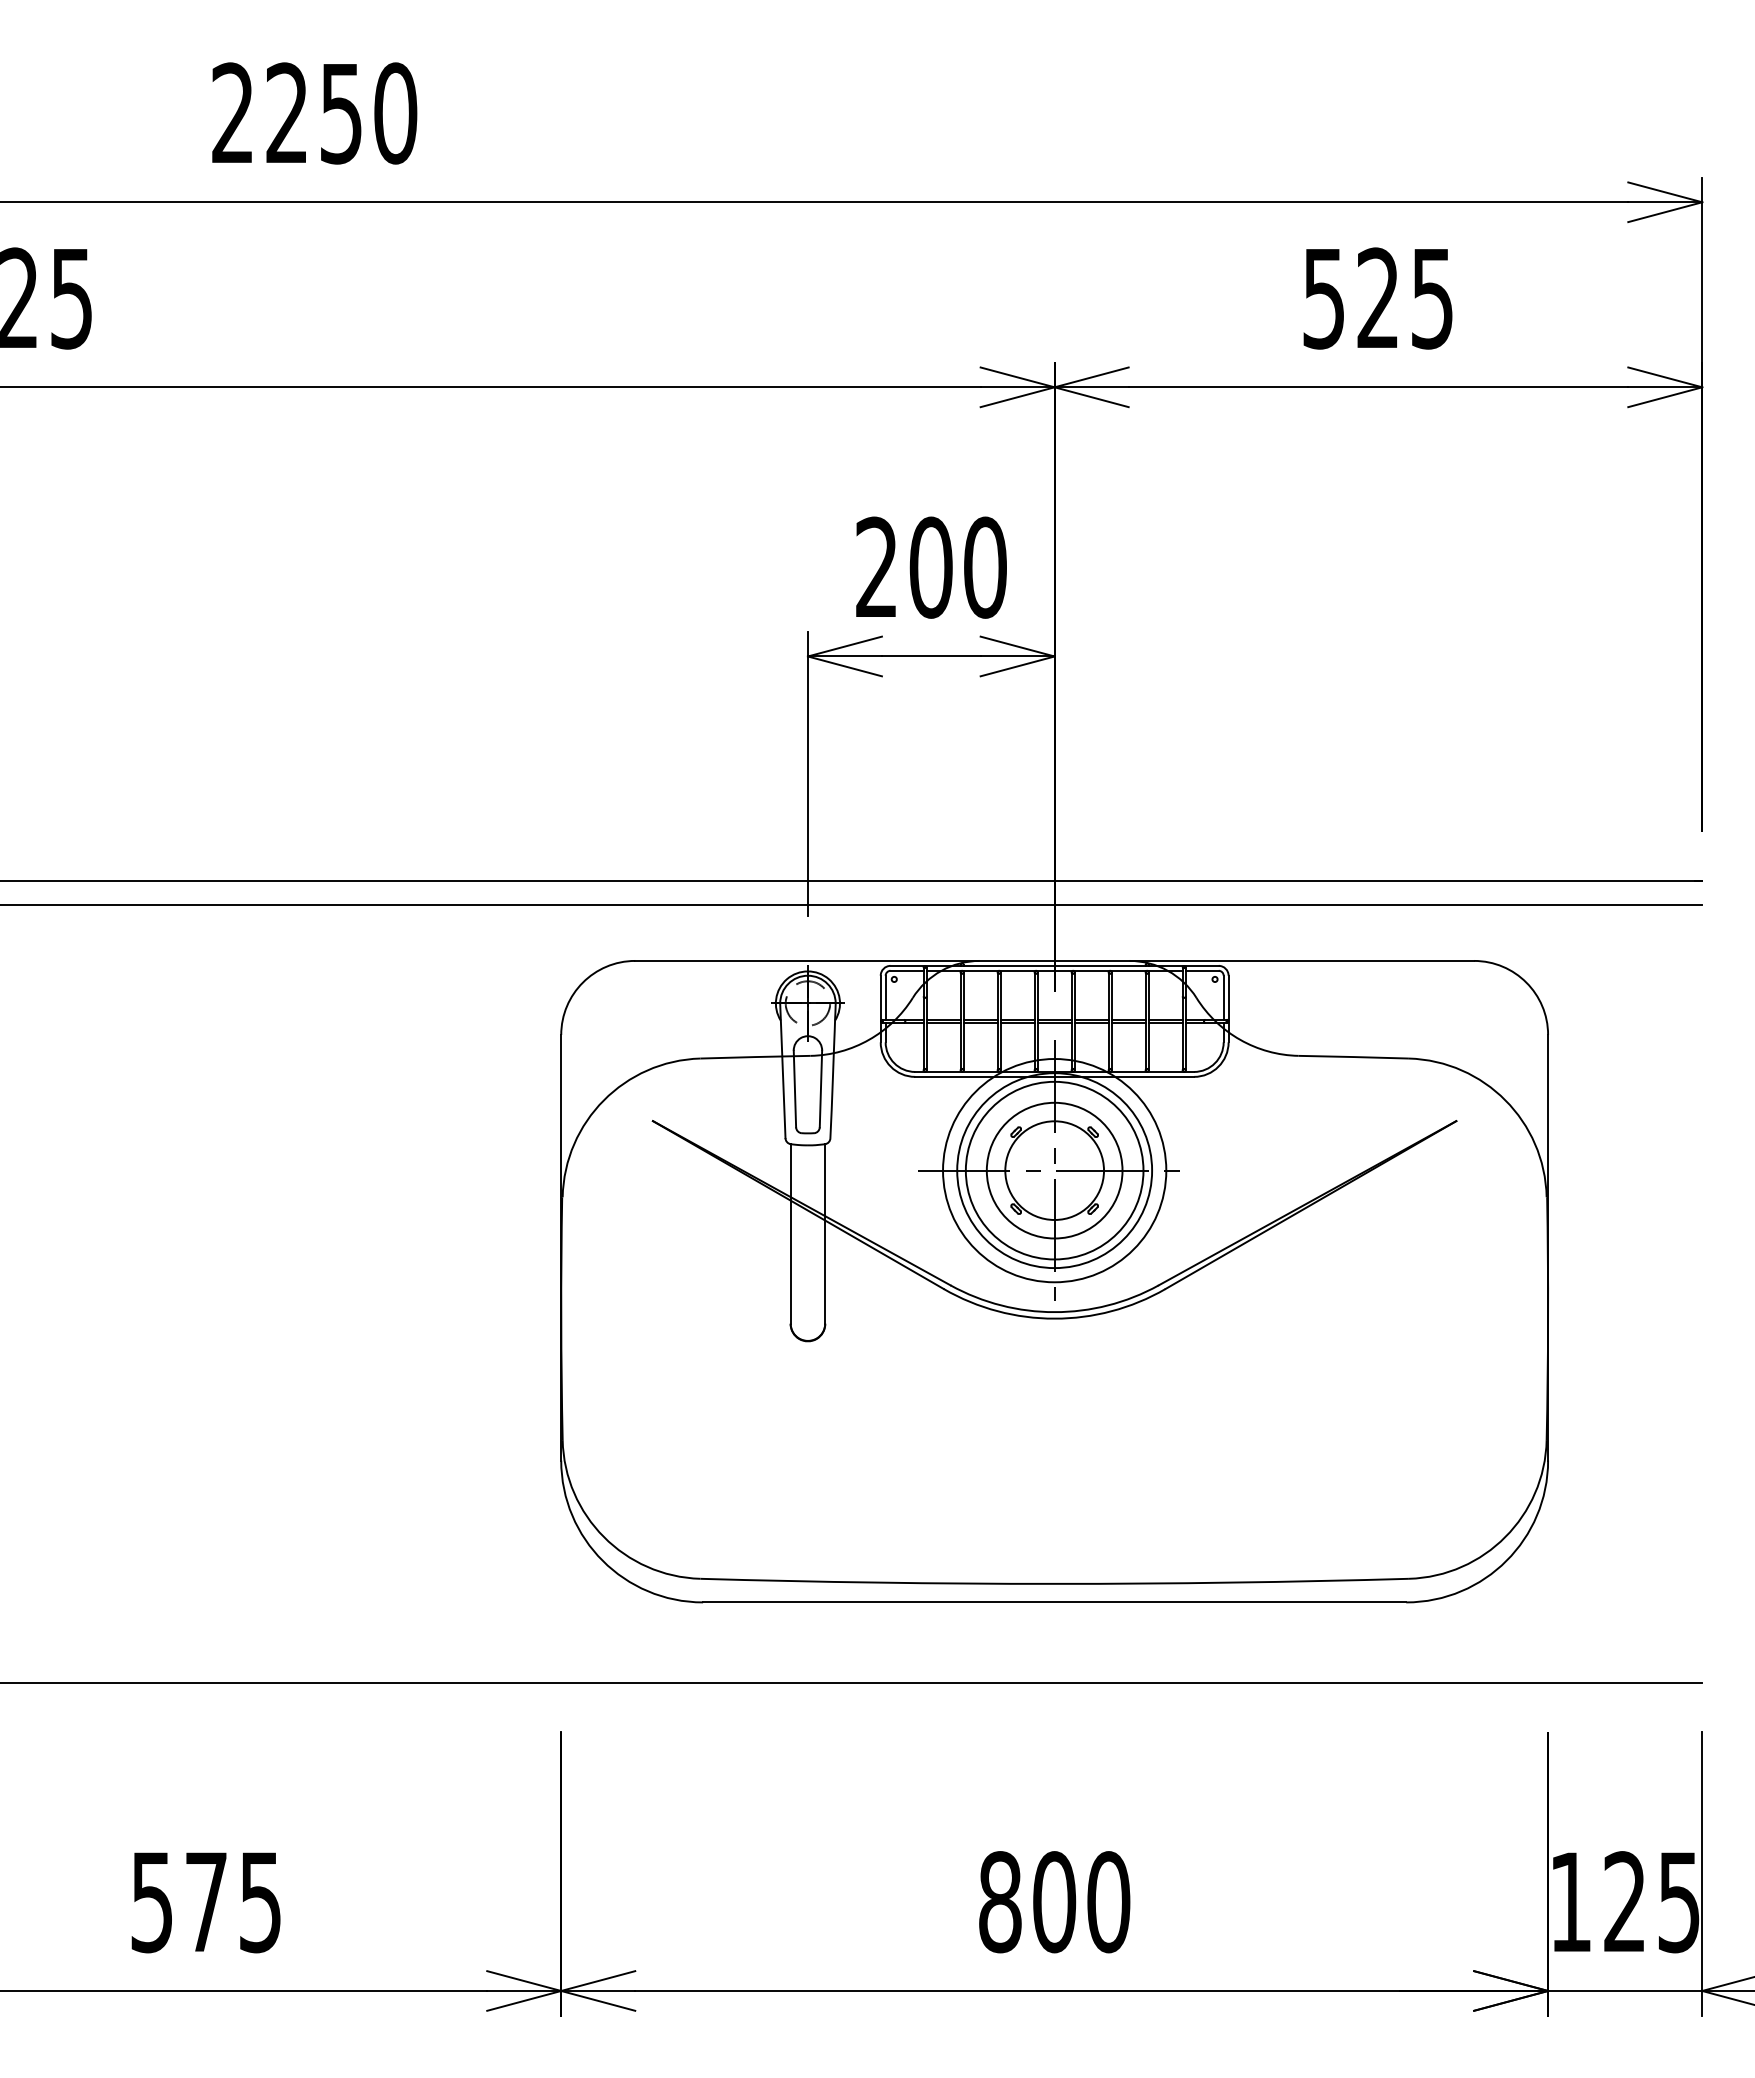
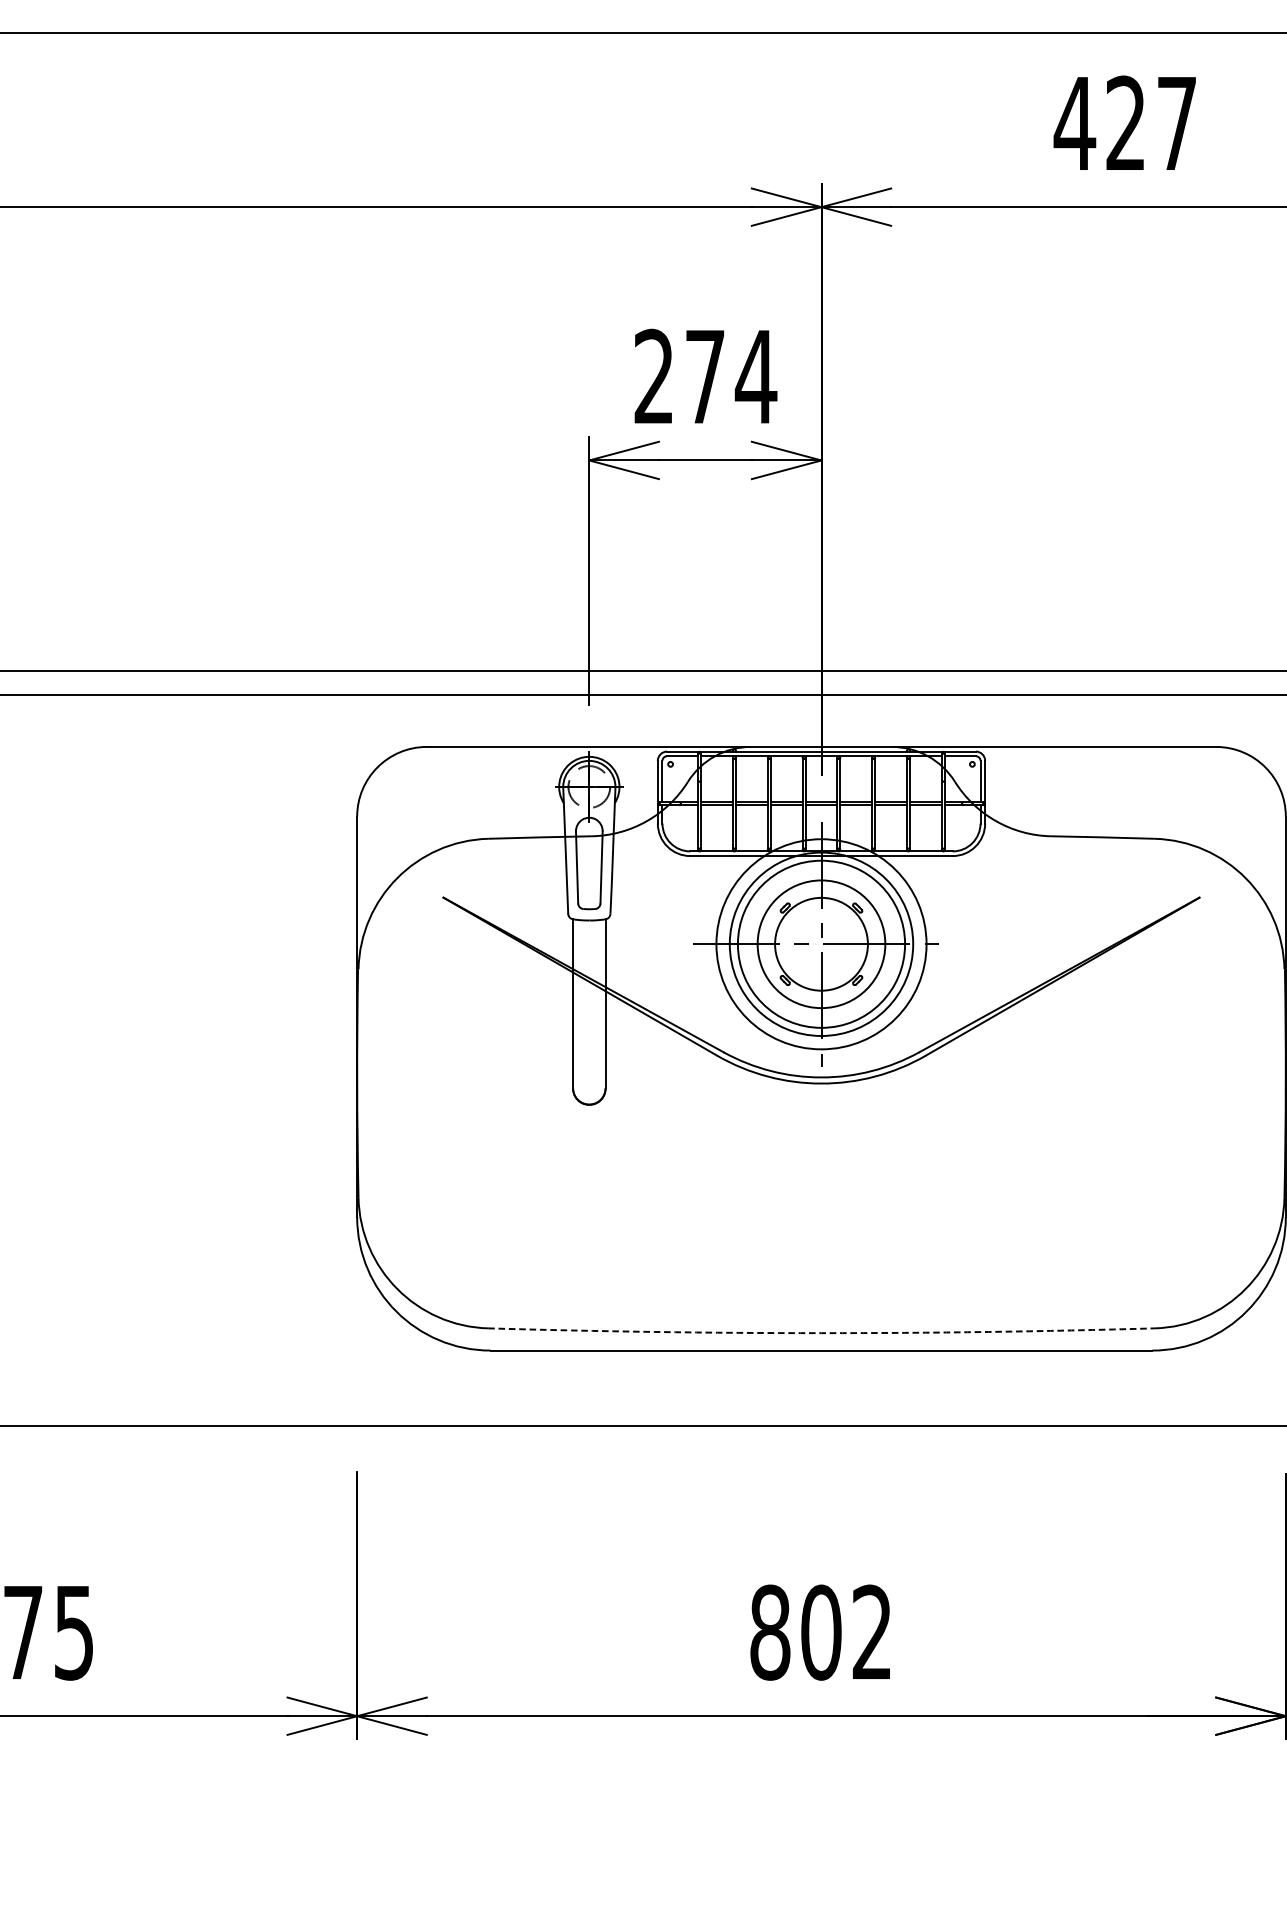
text: (1376, 299) -> (1124, 124), 525 -> 427
text: (958, 567) -> (731, 376), 200 -> 274
arc: (1054, 1583) -> (821, 1332), solid -> dashed
text: (1108, 1902) -> (872, 1632), 800 -> 802

